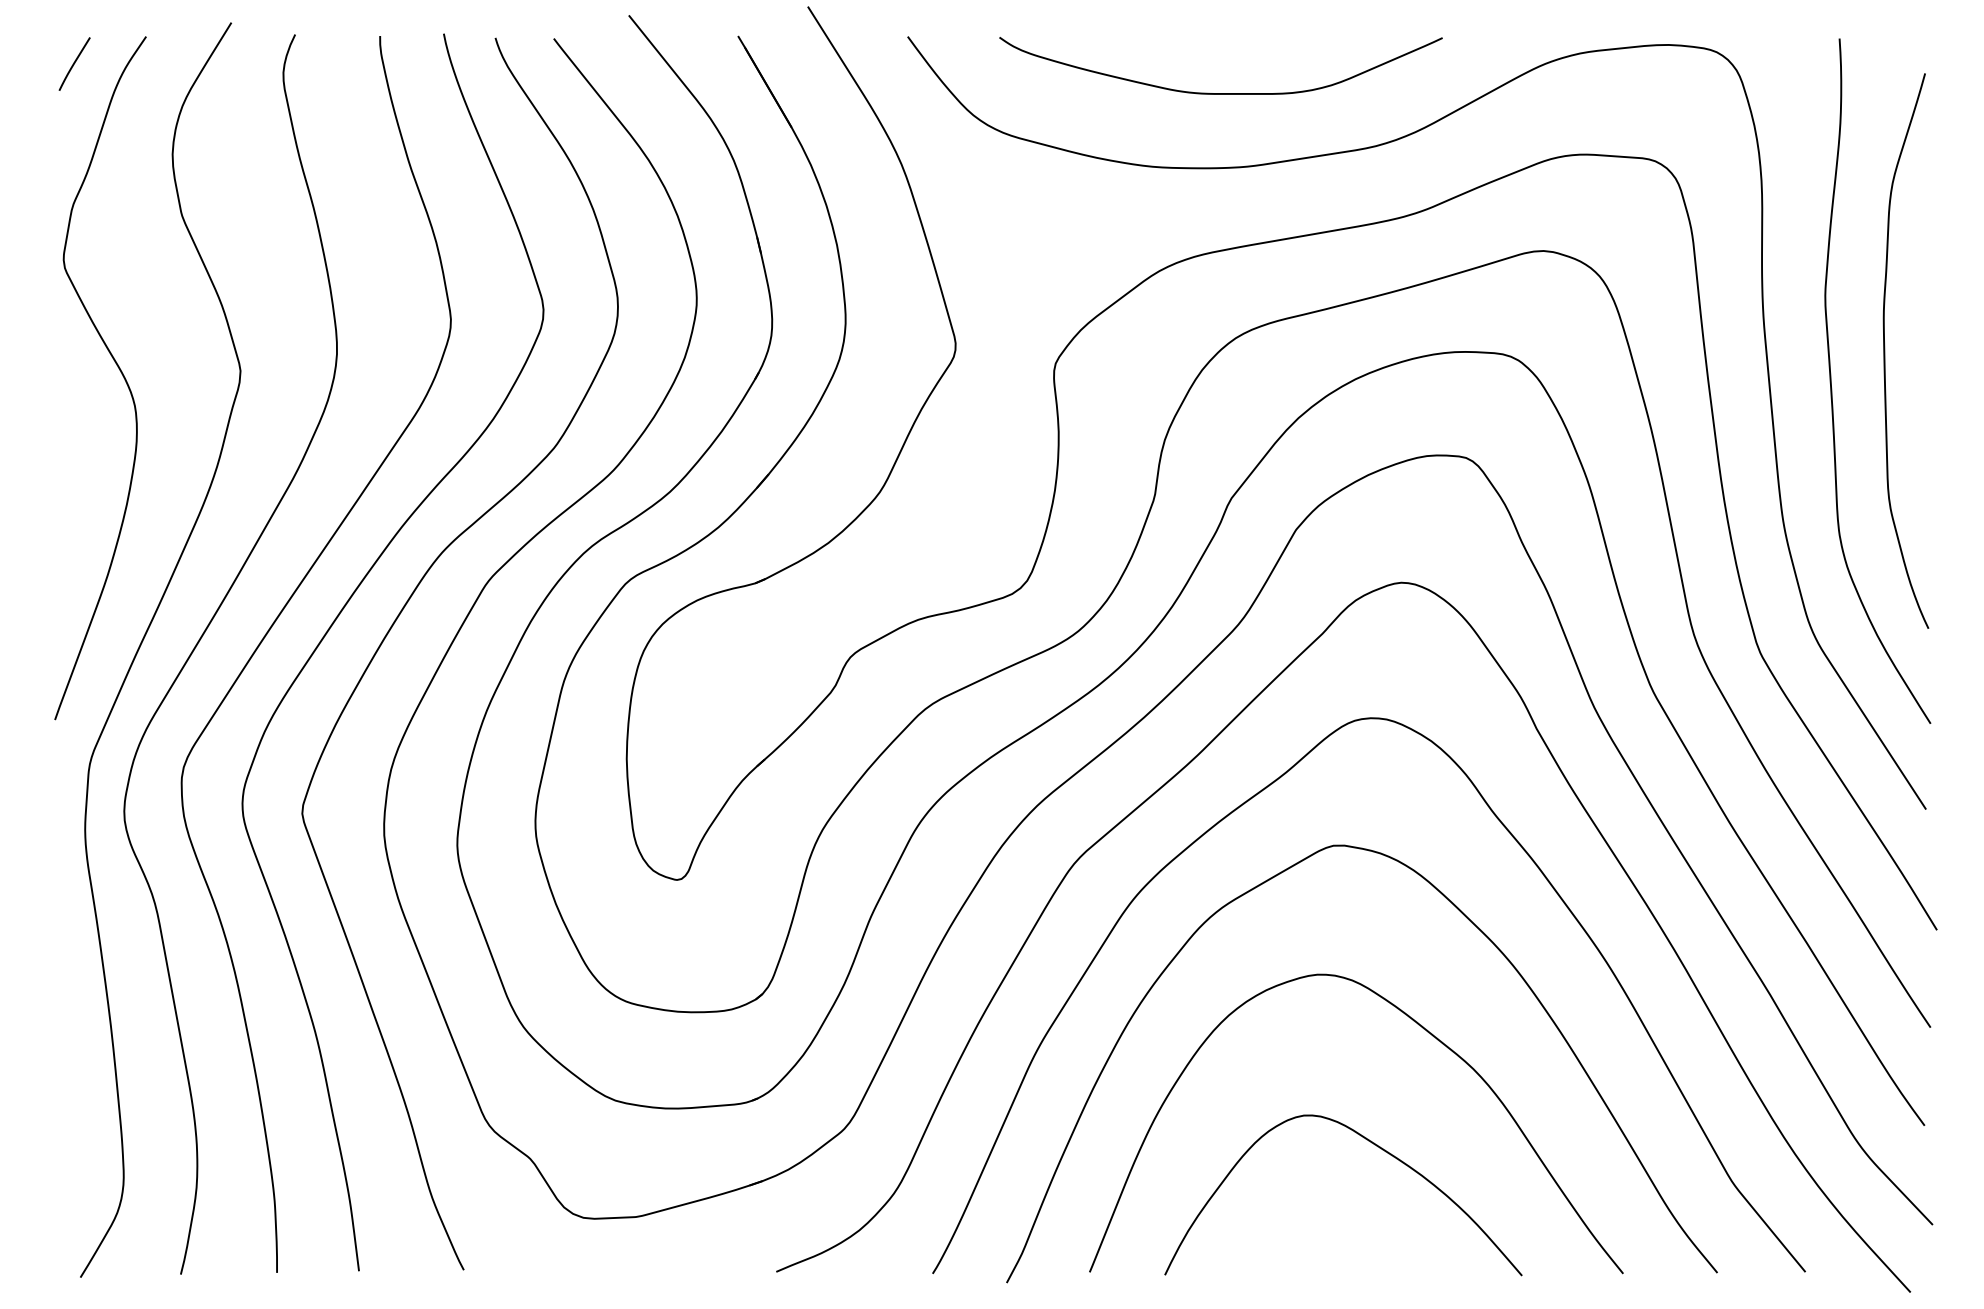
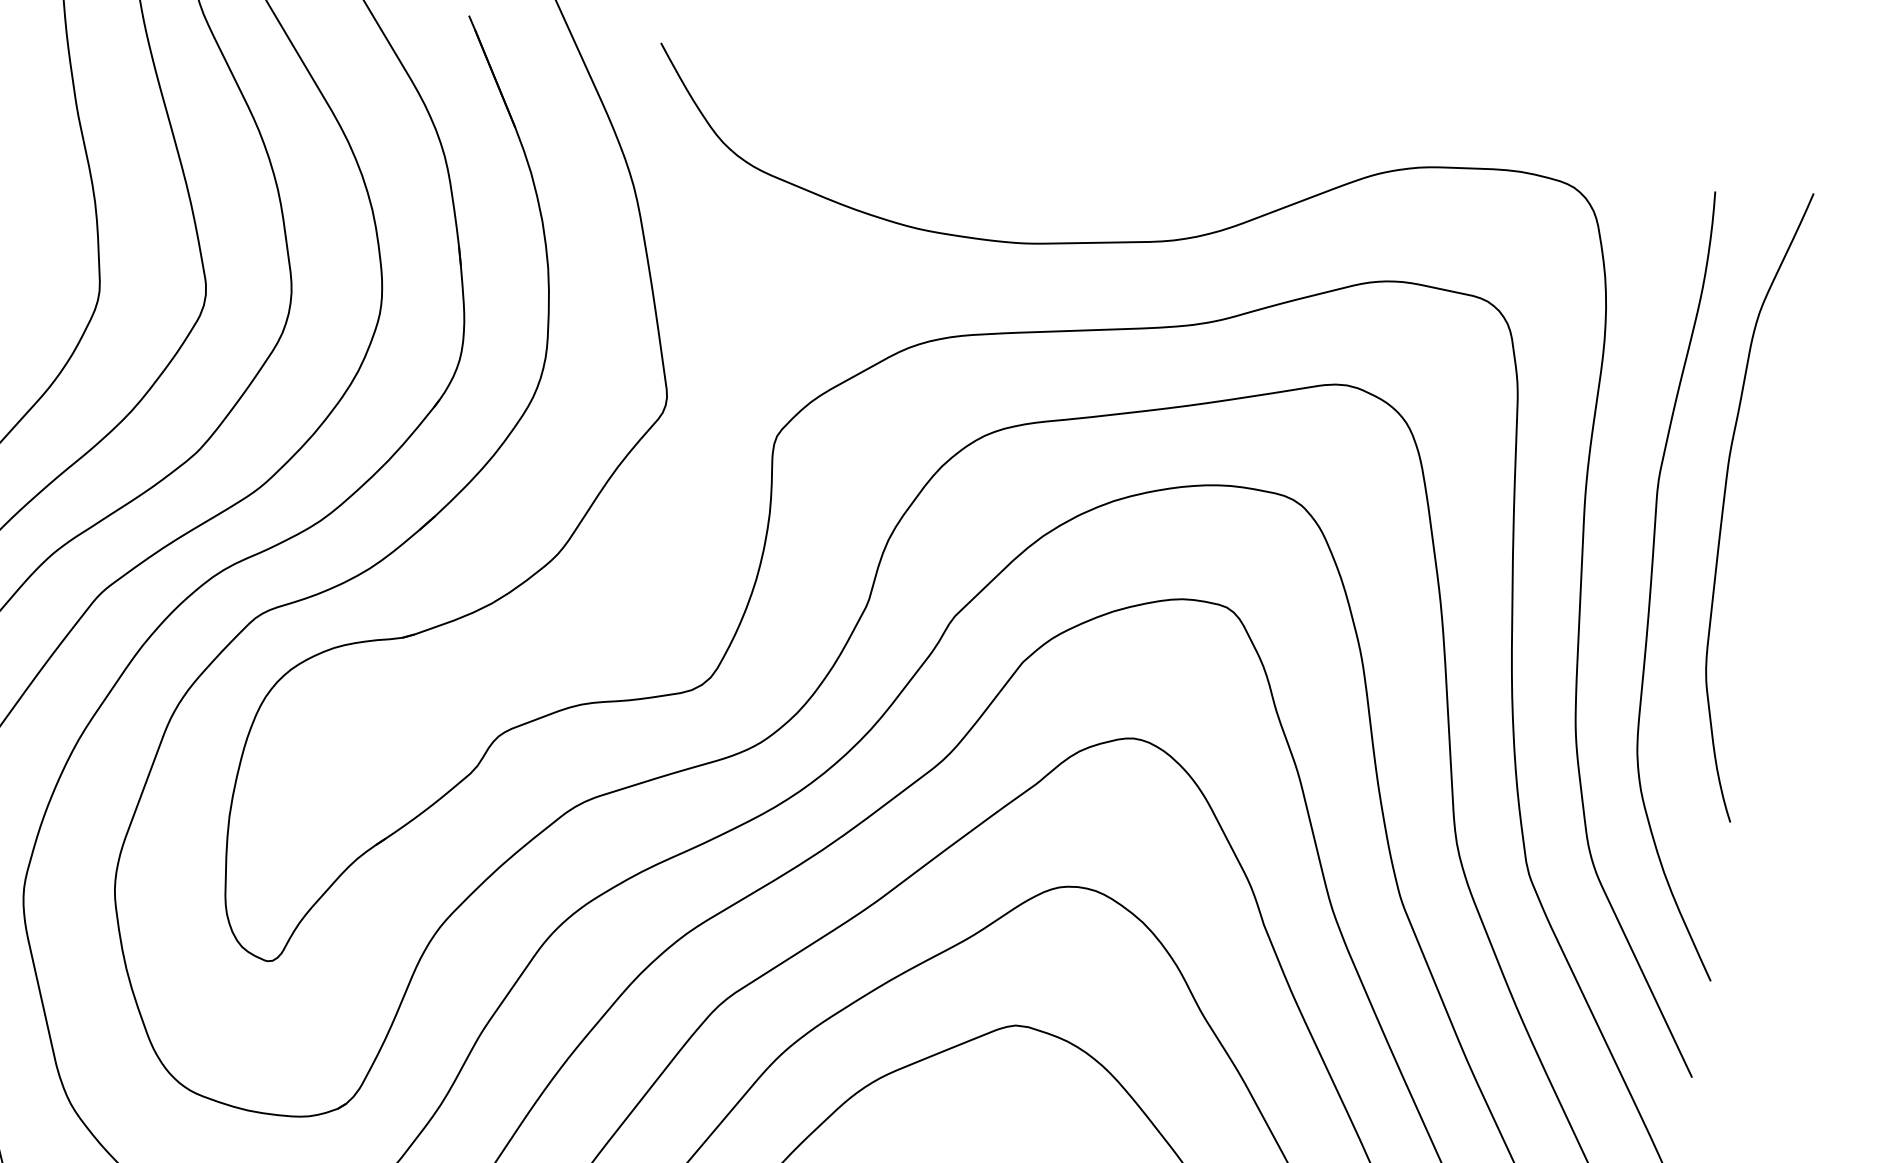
curve: (1220, 93) -> (1005, 156), removed
curve: (1885, 350) -> (1725, 500), moved

